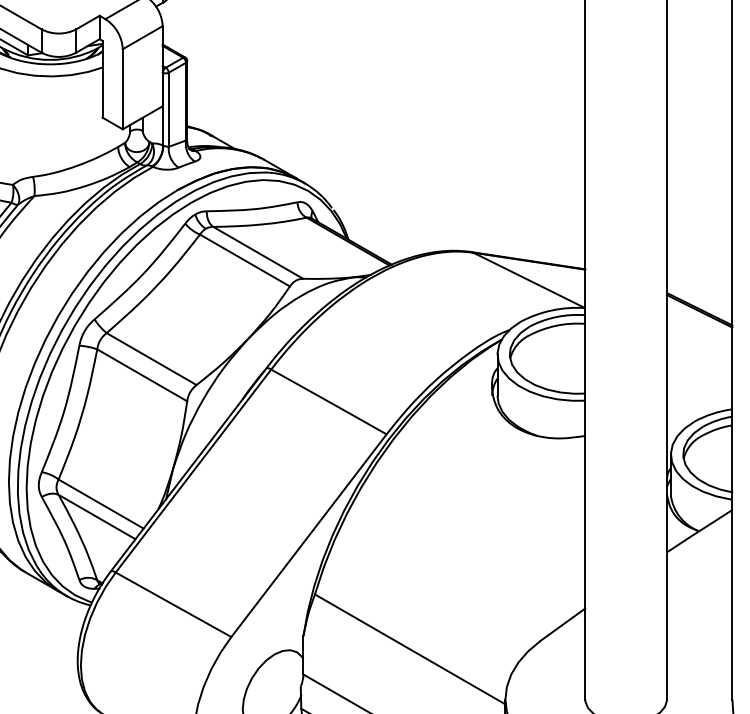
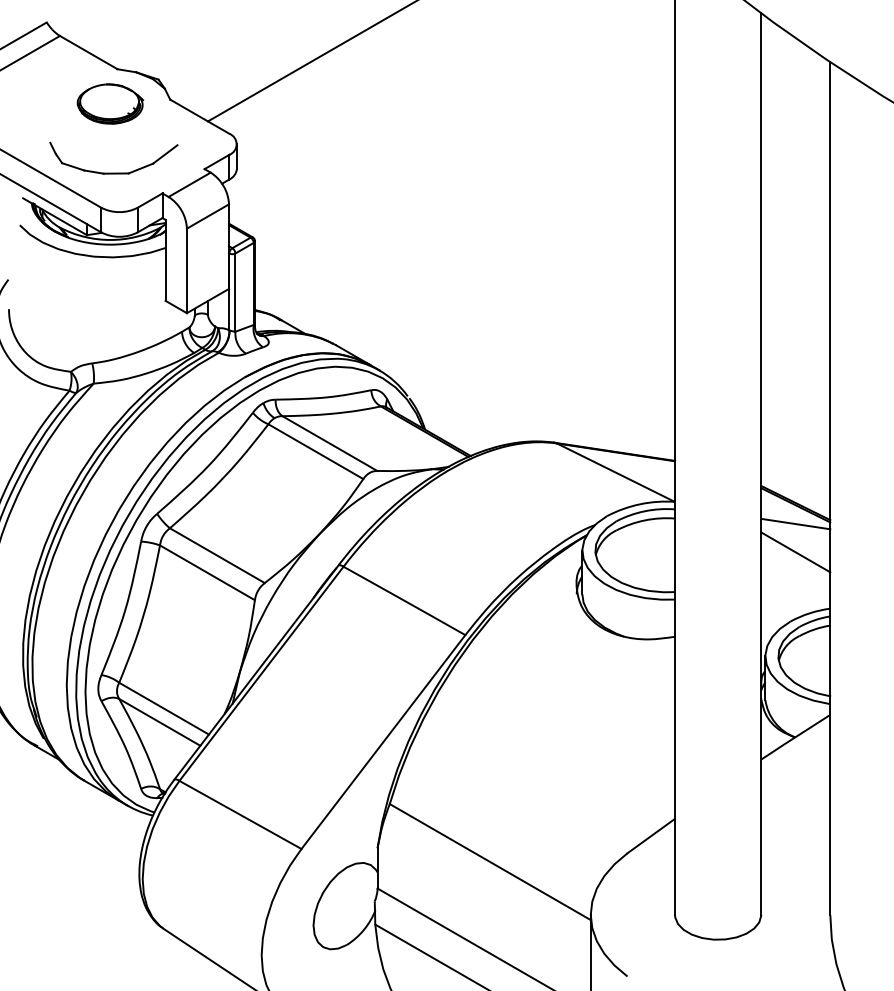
line: (699, 328) -> (795, 523), added
line: (699, 356) -> (795, 552), added

